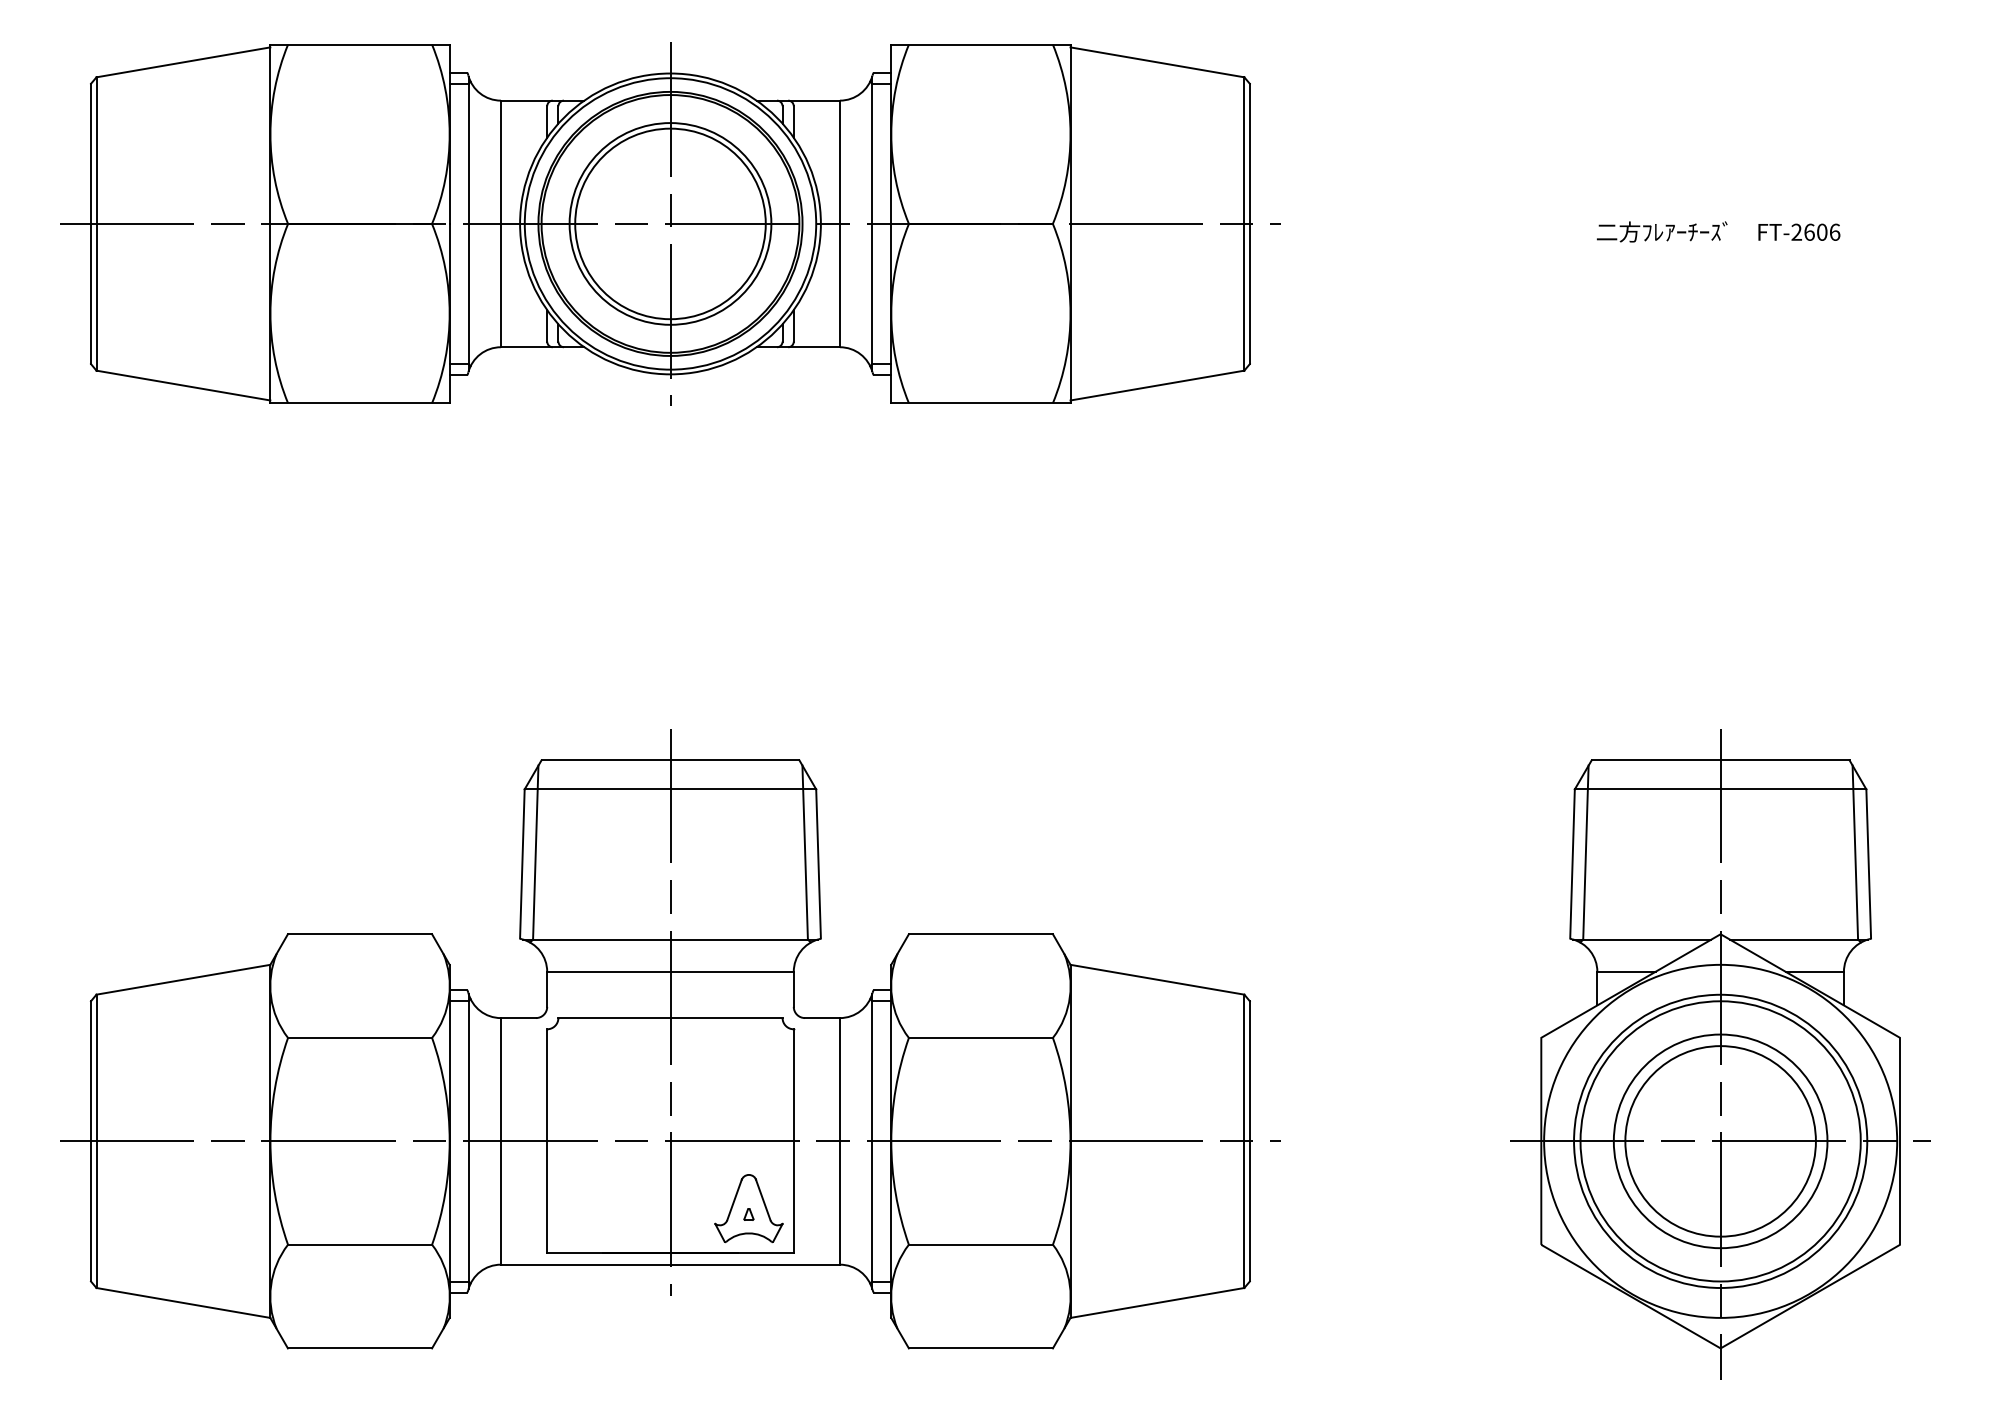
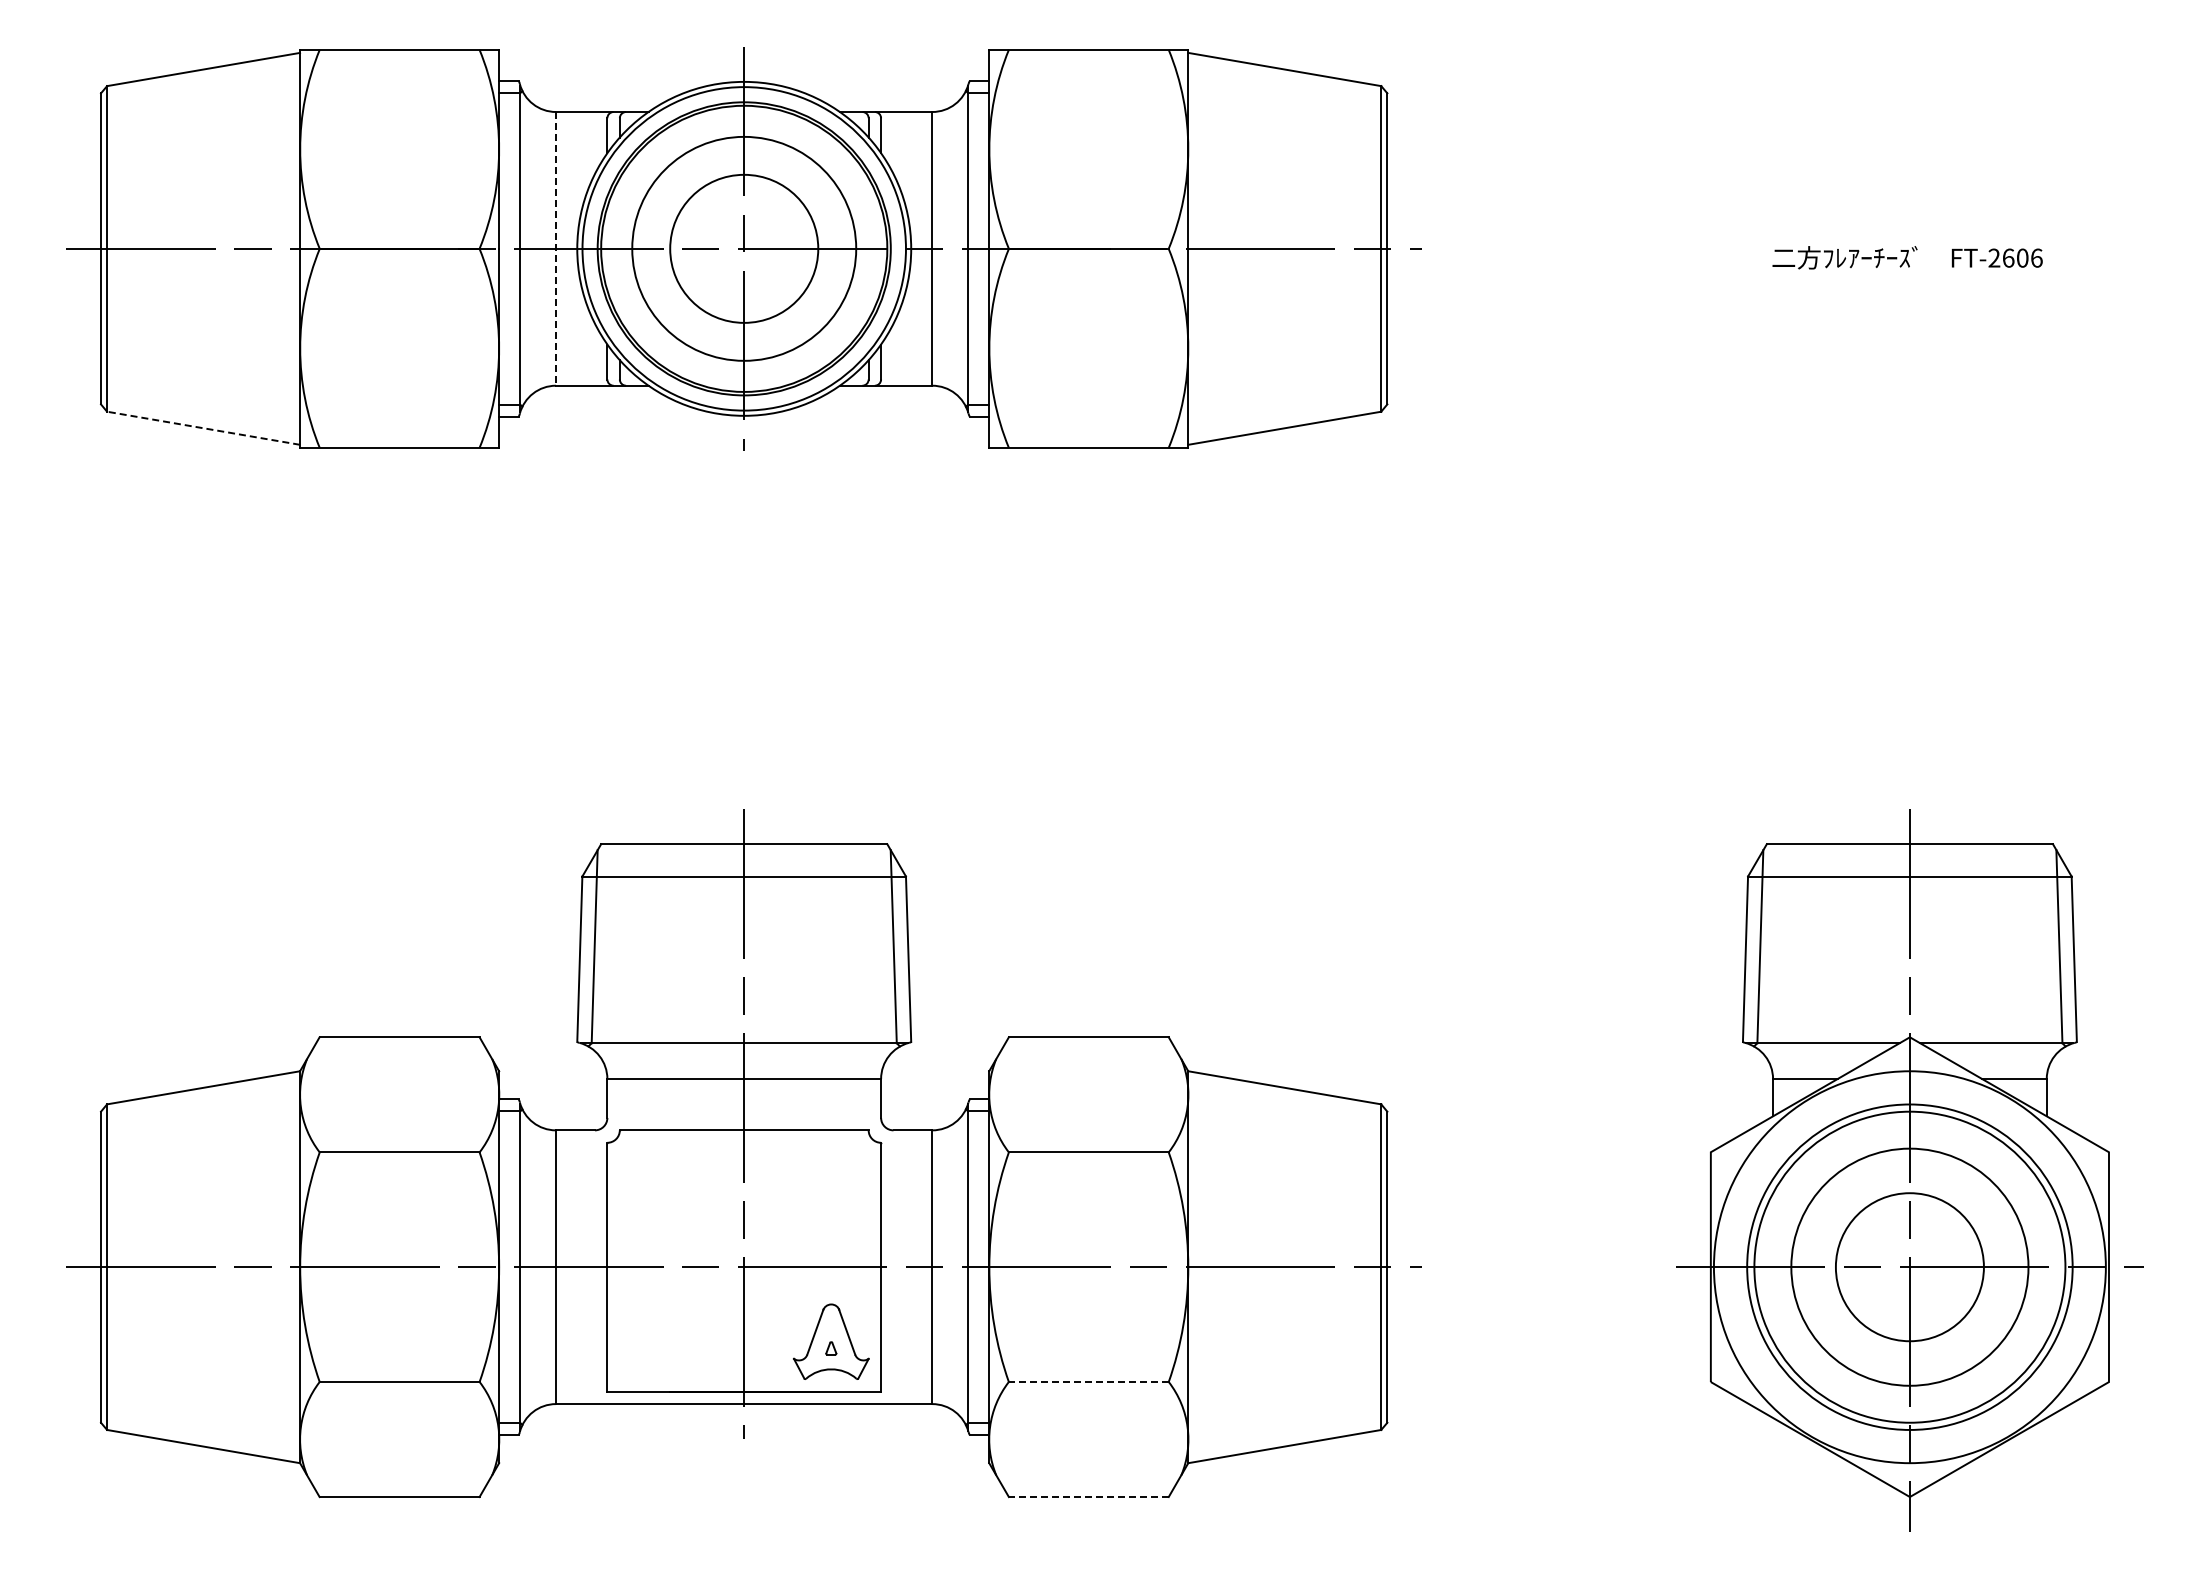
line: (501, 223) -> (556, 248), solid -> dashed
circle: (670, 223) -> (744, 248), size x0.7
line: (183, 385) -> (203, 428), solid -> dashed
circle: (1720, 1140) -> (1909, 1266), size x0.7
line: (980, 1245) -> (1088, 1382), solid -> dashed
line: (980, 1348) -> (1088, 1497), solid -> dashed

